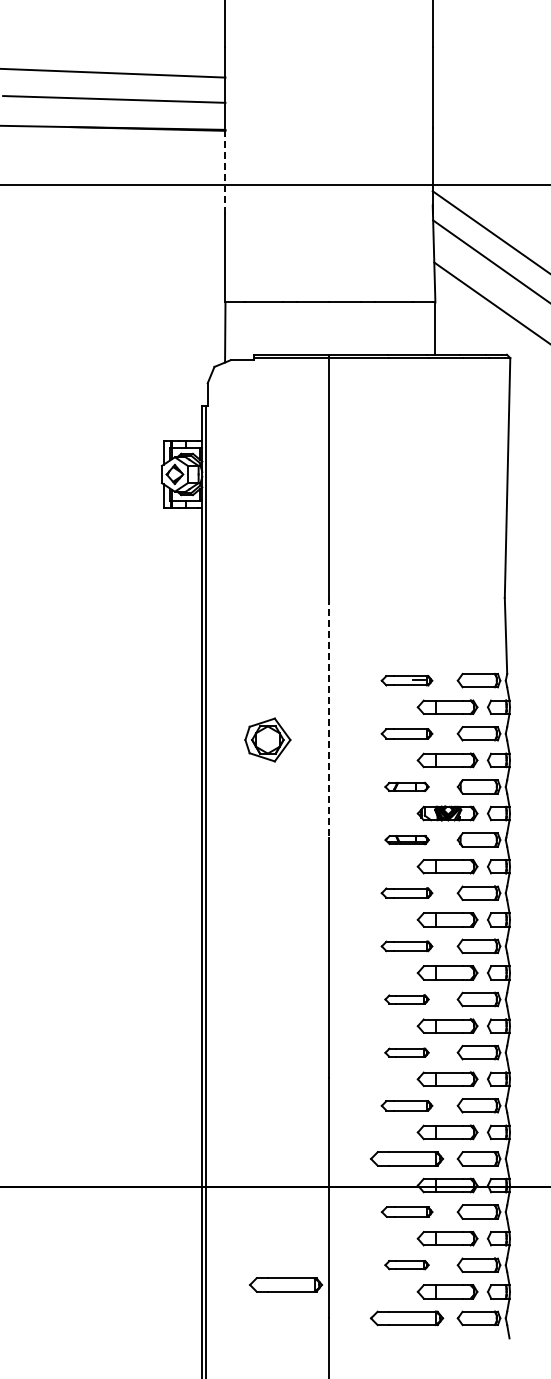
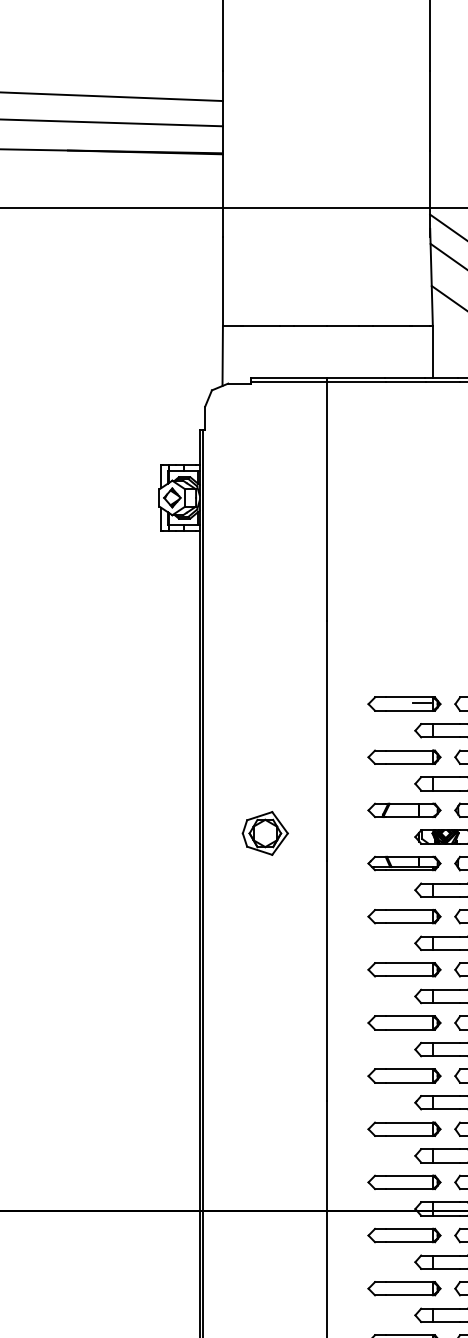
line: (225, 170) -> (222, 193), dashed -> solid
part: (406, 680) -> (403, 703), size x1.43
line: (329, 717) -> (326, 740), dashed -> solid
part: (406, 733) -> (403, 756), size x1.43
part: (267, 739) -> (264, 832), moved
part: (406, 786) -> (403, 809), size x1.67
part: (407, 839) -> (404, 862), size x1.67
part: (406, 892) -> (403, 915), size x1.43
part: (406, 946) -> (403, 969), size x1.43
part: (406, 999) -> (403, 1022), size x1.67
part: (406, 1052) -> (403, 1075), size x1.67
part: (406, 1105) -> (403, 1128), size x1.43
part: (407, 1211) -> (404, 1234), size x1.43
part: (406, 1264) -> (403, 1287), size x1.67
part: (285, 1284) -> (282, 1307), removed

